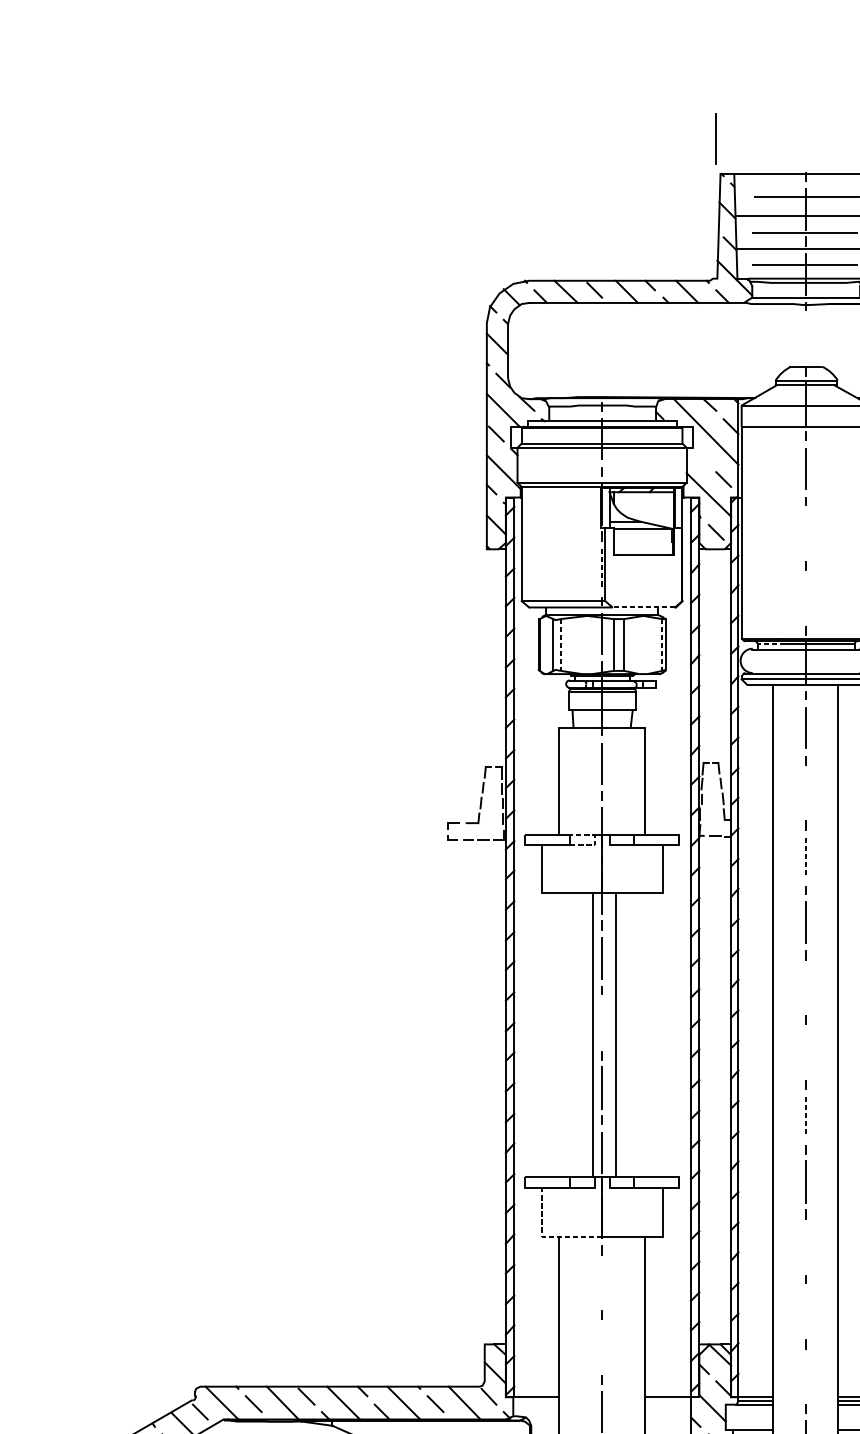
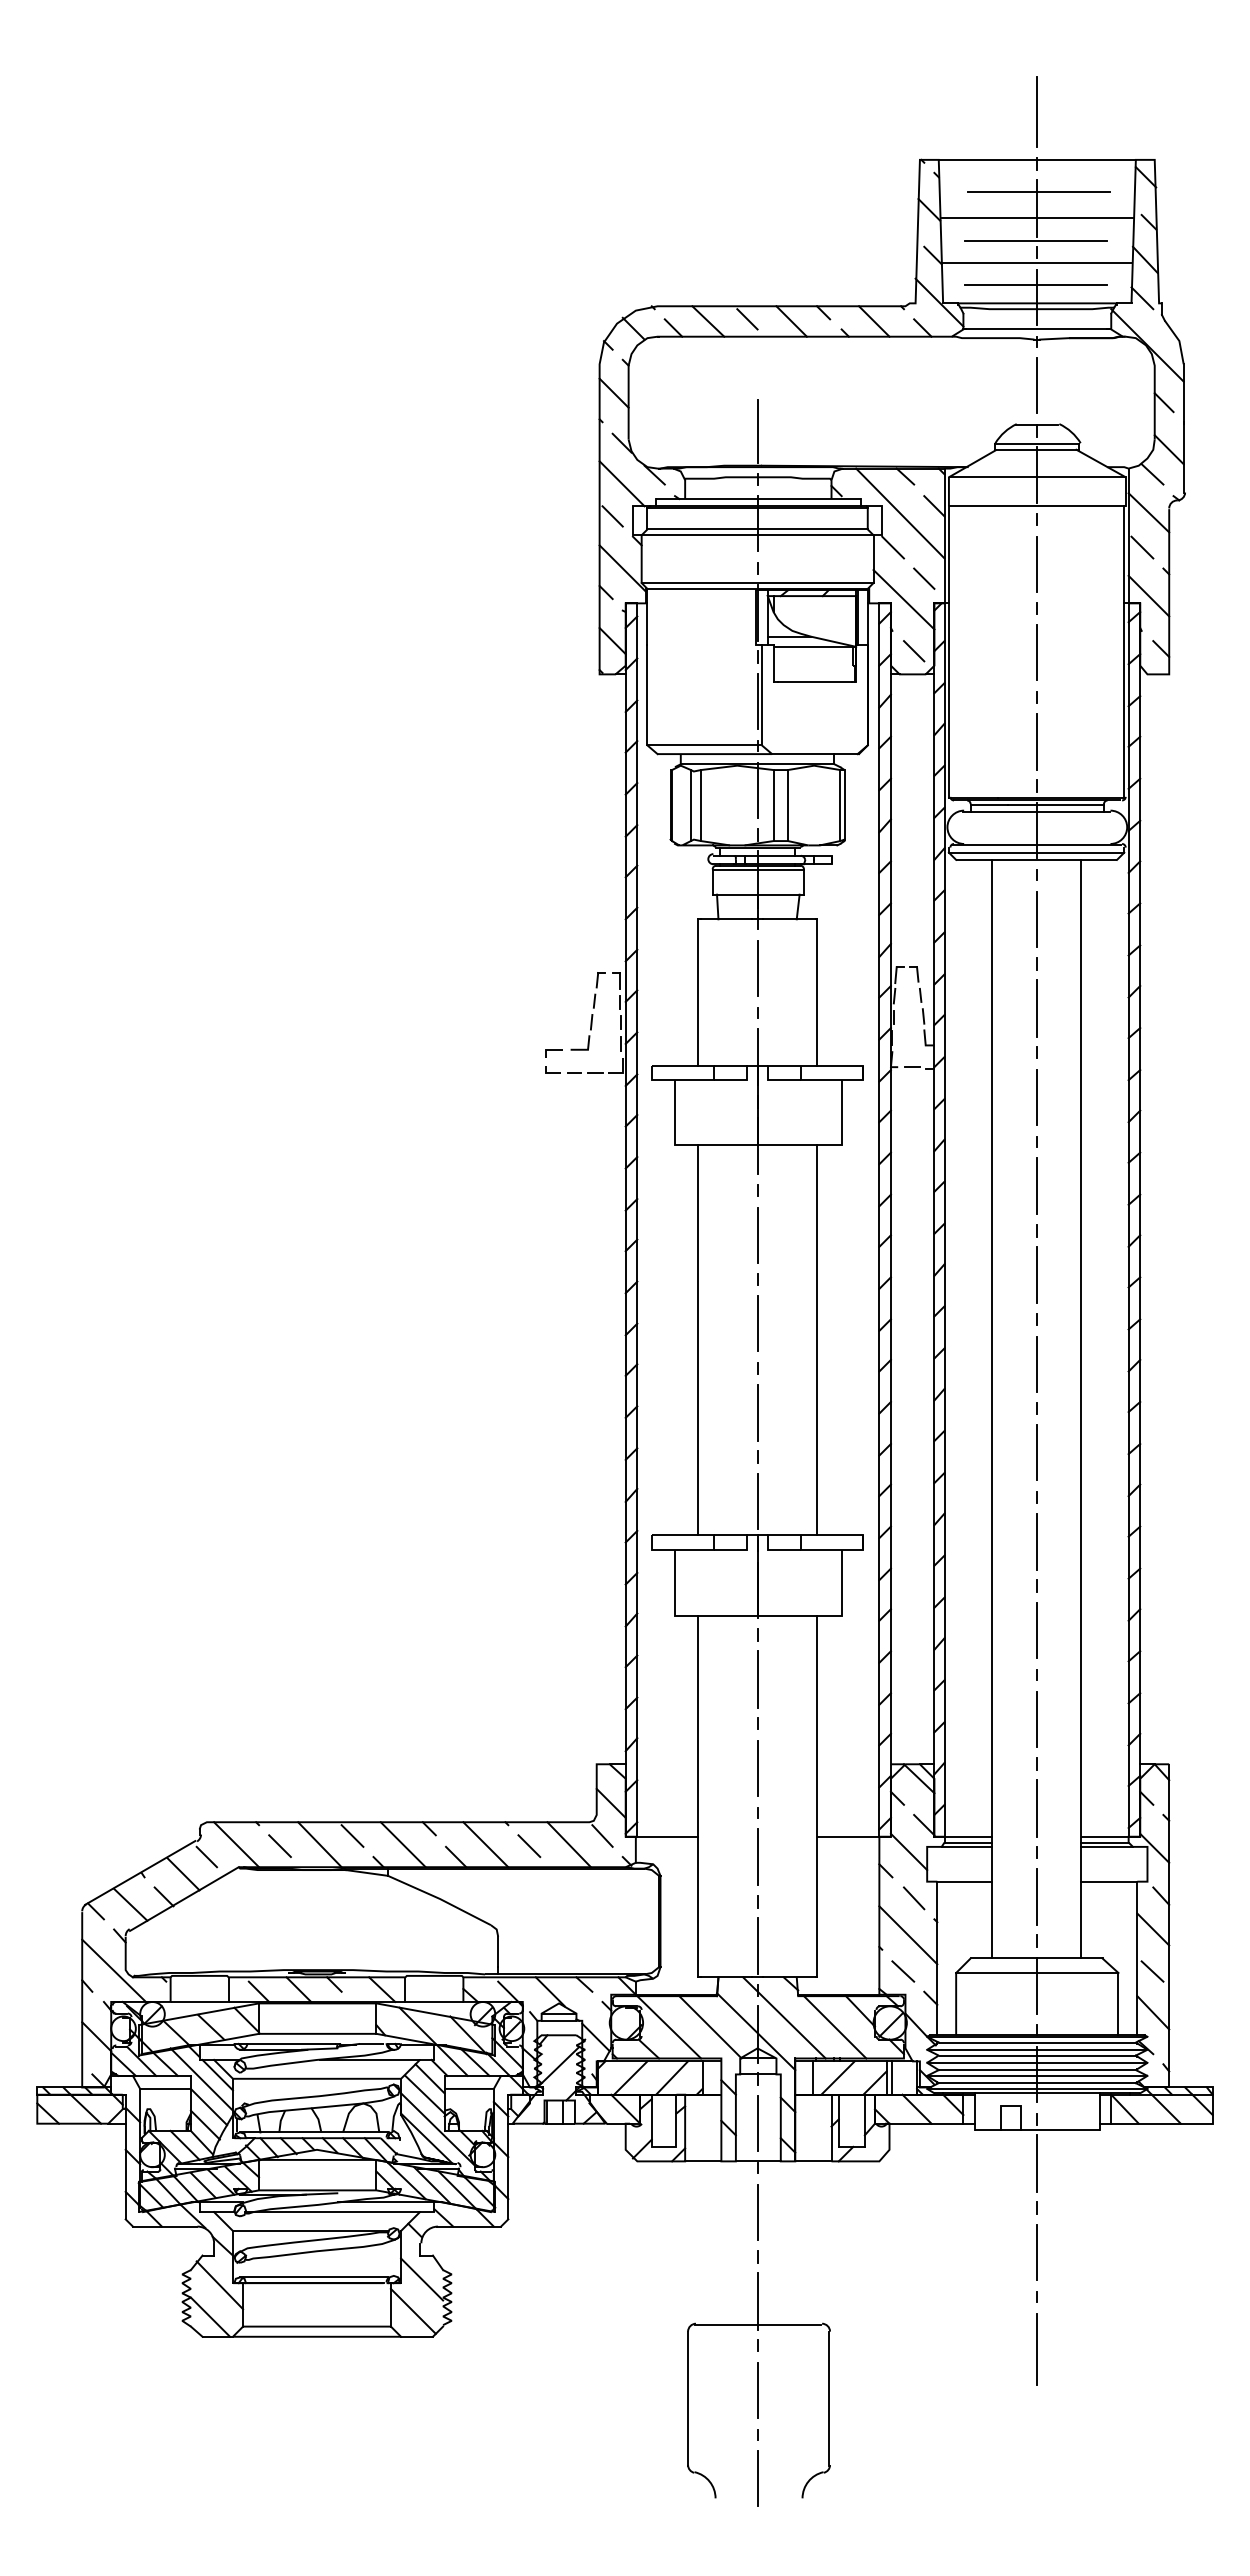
line: (715, 138) -> (1036, 111), moved
line: (806, 338) -> (1037, 385), added
line: (602, 372) -> (757, 431), added
line: (700, 456) -> (892, 547), added
line: (806, 533) -> (1037, 652), added
line: (602, 569) -> (757, 701), dashed -> solid
line: (806, 598) -> (1037, 741), added
line: (643, 607) -> (814, 754), dashed -> solid
line: (561, 644) -> (701, 805), dashed -> solid
line: (662, 644) -> (840, 805), dashed -> solid
line: (771, 644) -> (989, 804), dashed -> solid
line: (806, 793) -> (1037, 1008), added
line: (594, 839) -> (747, 1072), dashed -> solid
line: (806, 857) -> (1037, 1097), dashed -> solid
line: (805, 987) -> (1036, 1274), added
line: (602, 1022) -> (757, 1323), added
line: (593, 1035) -> (698, 1340), moved
line: (616, 1035) -> (817, 1340), moved
line: (806, 1052) -> (1037, 1363), added
line: (806, 1116) -> (1037, 1452), dashed -> solid
line: (546, 1236) -> (681, 1616), dashed -> solid
line: (806, 1246) -> (1037, 1630), added
line: (602, 1282) -> (757, 1679), added
line: (806, 1311) -> (1037, 1718), added
line: (602, 1347) -> (757, 1768), added
line: (806, 1376) -> (1037, 1808), added

